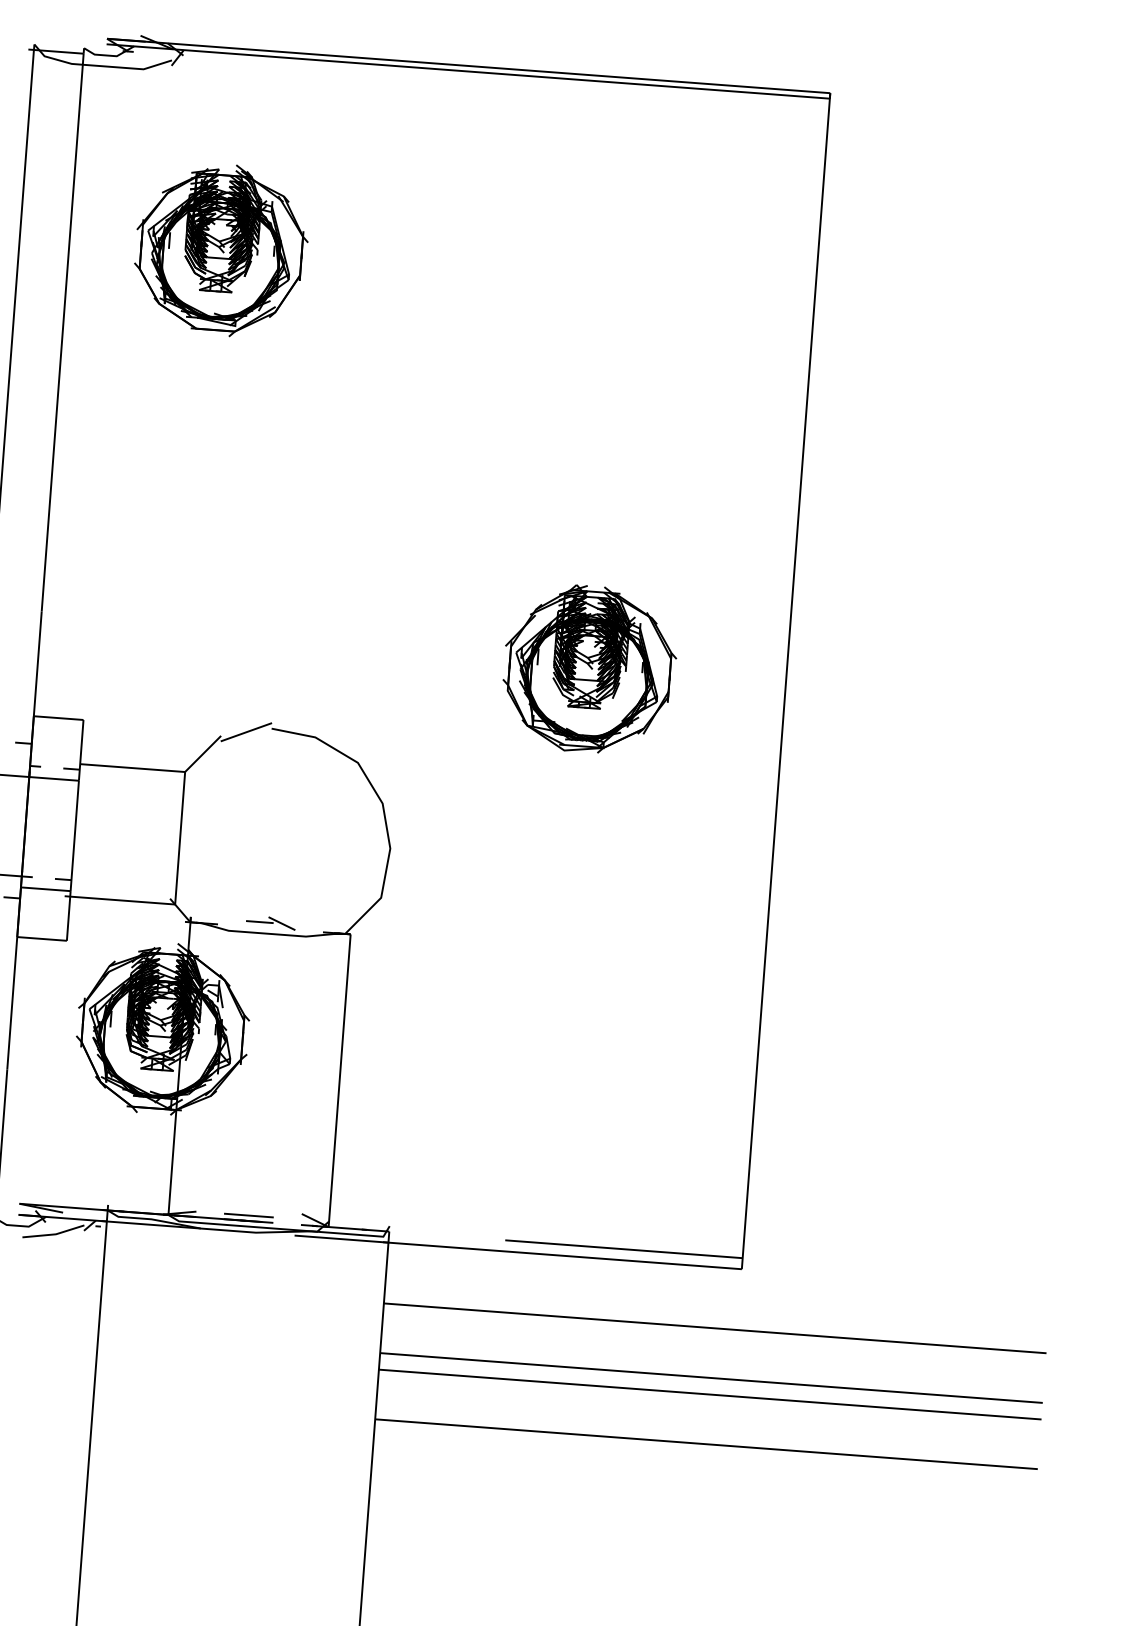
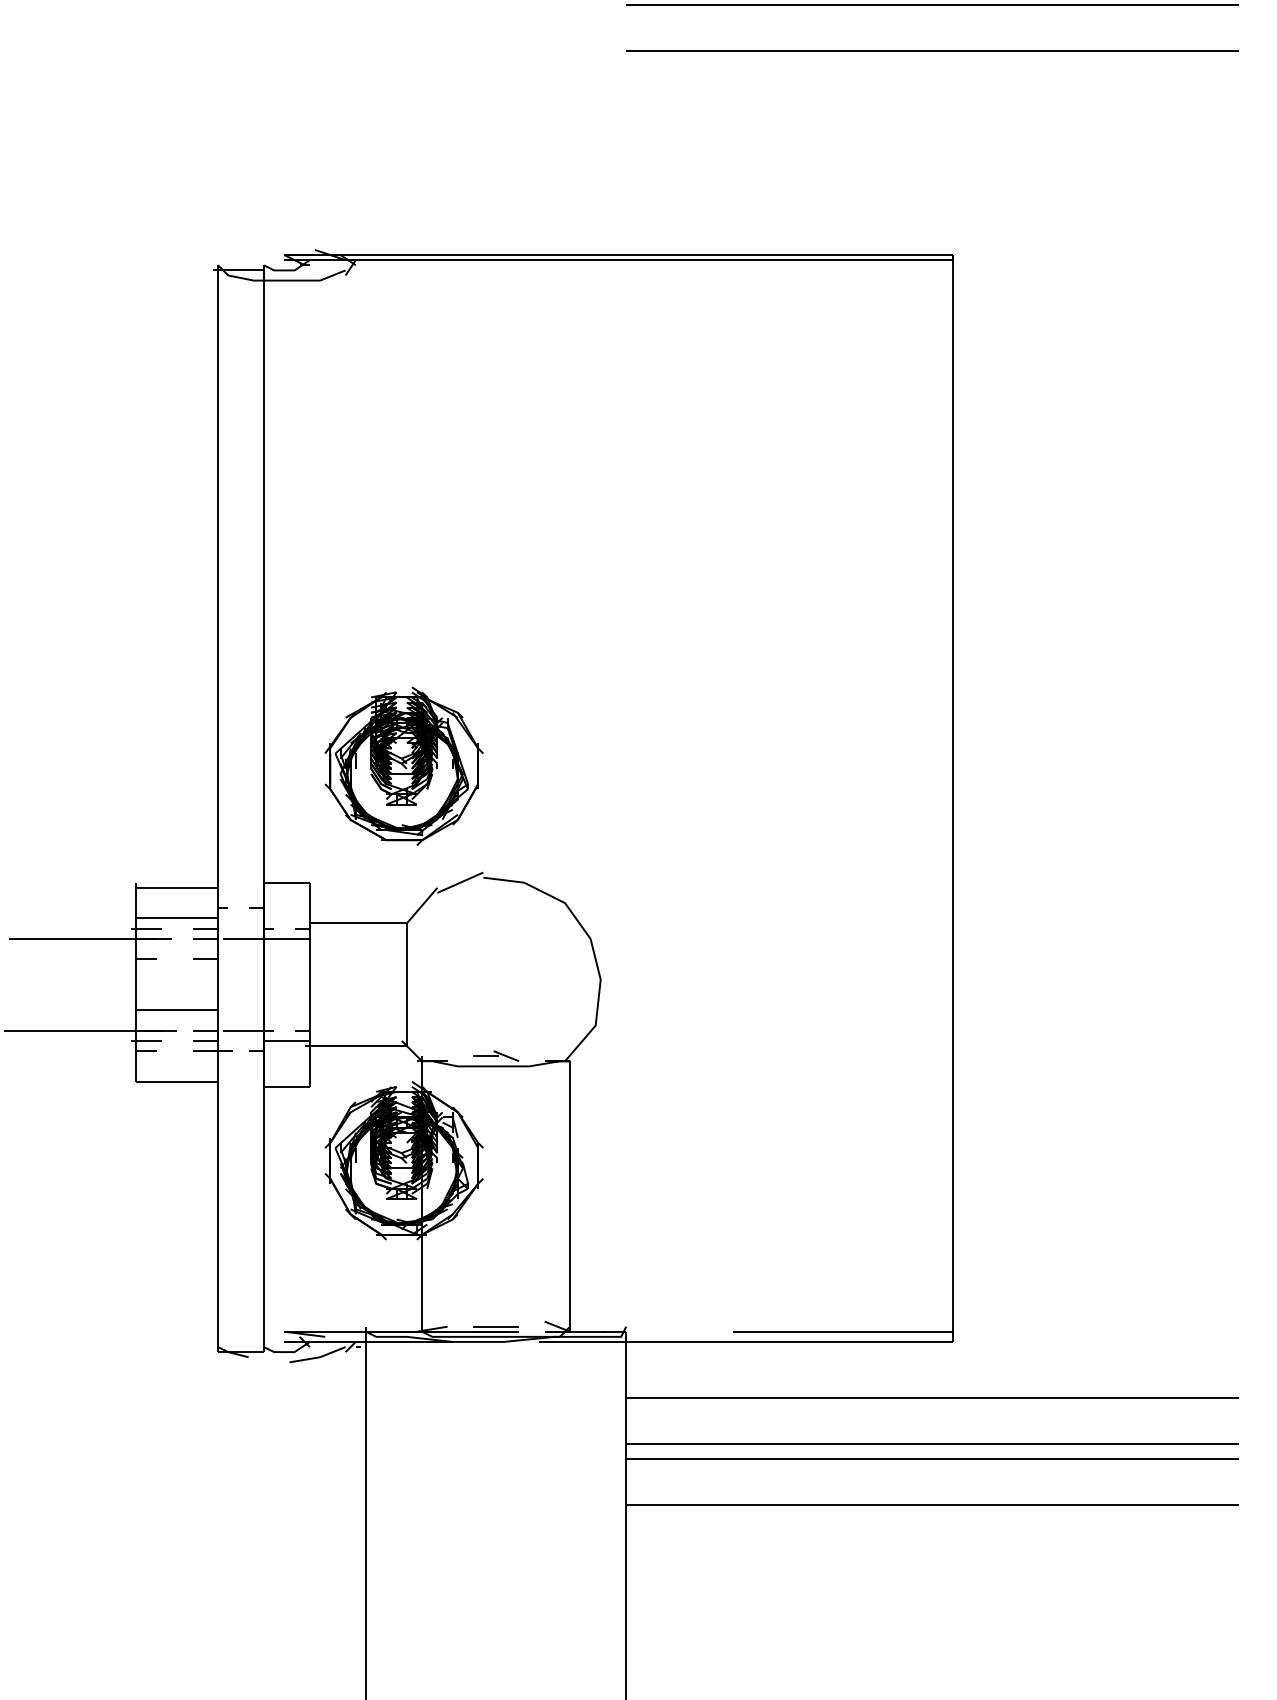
part: (220, 249) -> (403, 765), moved
part: (589, 668) -> (771, 800), removed

